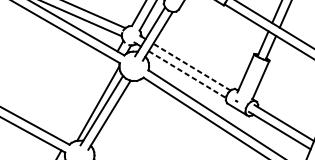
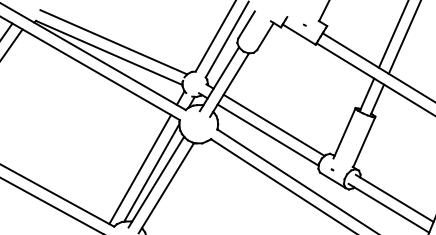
line: (191, 67) -> (273, 125), dashed -> solid
line: (187, 74) -> (268, 135), dashed -> solid
line: (89, 100) -> (140, 169), added

